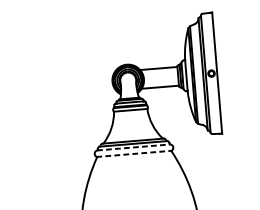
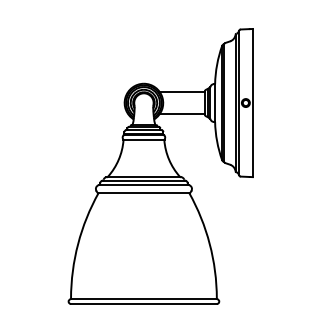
line: (133, 147) -> (143, 185), dashed -> solid
line: (134, 153) -> (144, 192), dashed -> solid

